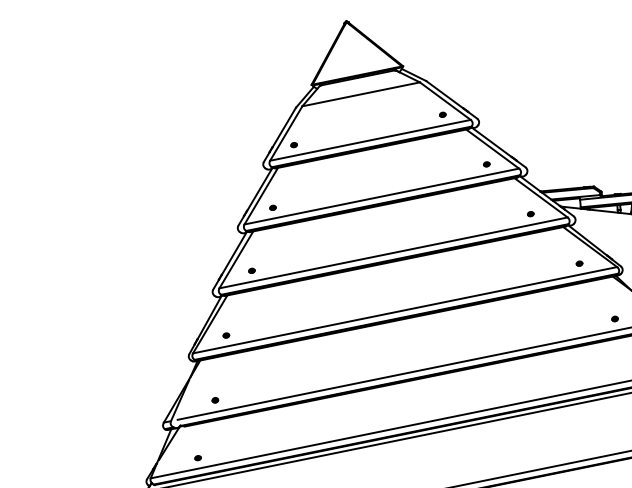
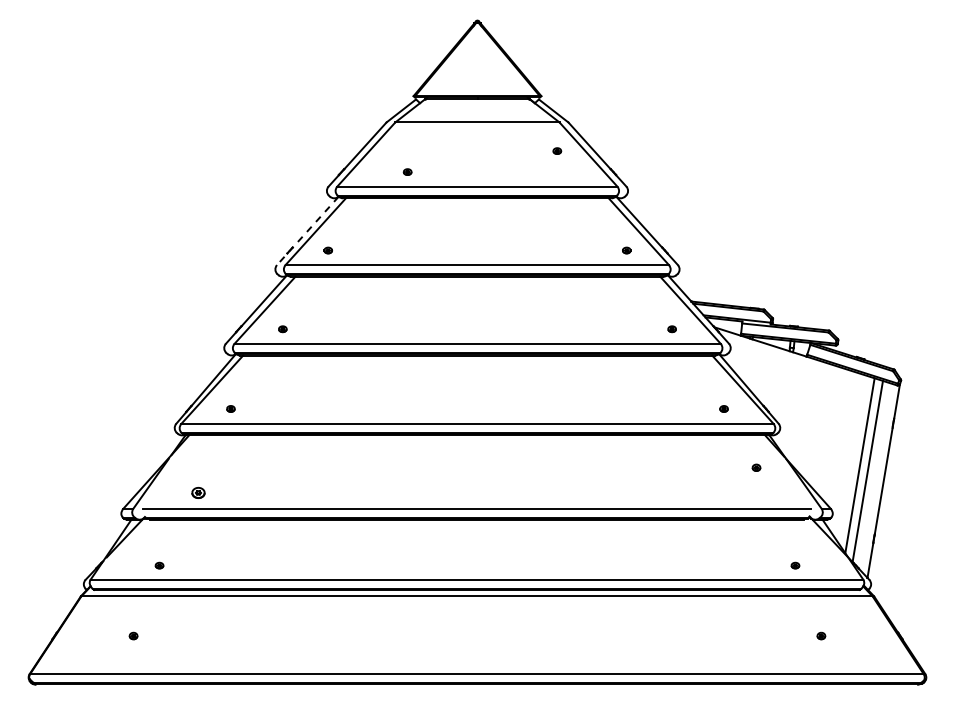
part: (442, 114) -> (557, 150), moved
part: (293, 144) -> (407, 171), moved
line: (255, 197) -> (307, 231), solid -> dashed
part: (614, 318) -> (756, 467), moved
part: (215, 400) -> (198, 492), size x1.6

